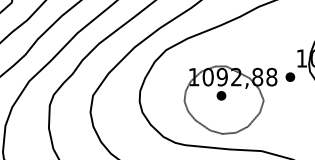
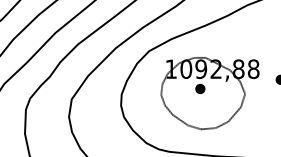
part: (230, 99) -> (209, 92), moved

